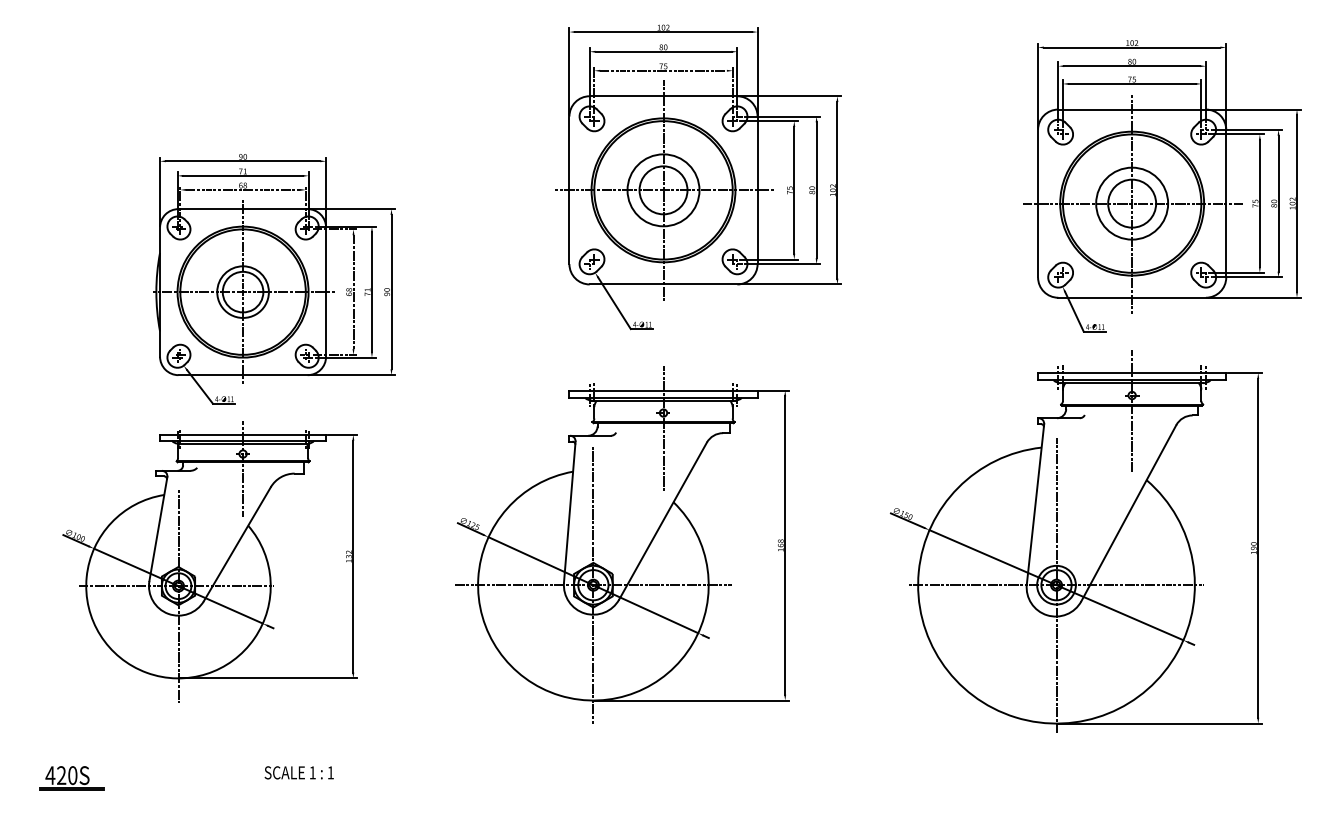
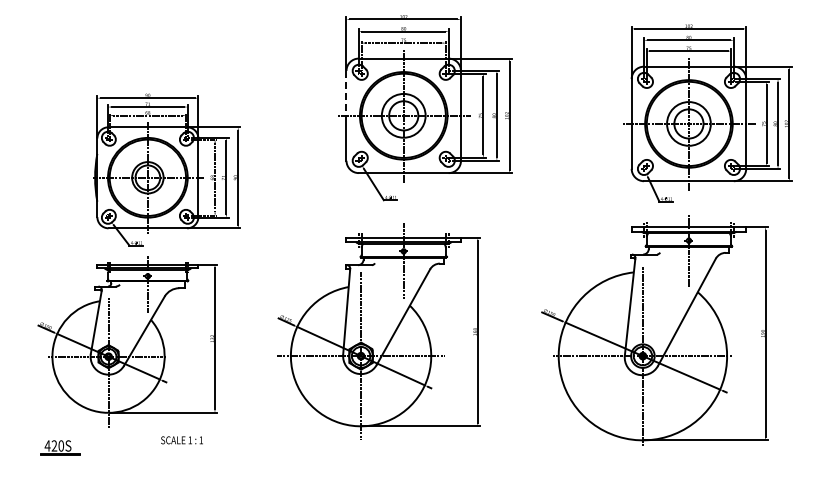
line: (569, 153) -> (346, 93), solid -> dashed
text: (298, 773) -> (181, 440), moved
part: (71, 778) -> (60, 447), moved

